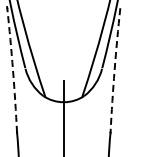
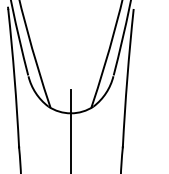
arc: (13, 70) -> (15, 78), dashed -> solid
arc: (114, 70) -> (127, 78), dashed -> solid

